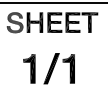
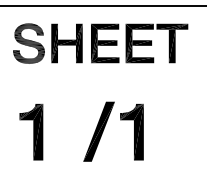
part: (29, 68) -> (31, 131), moved

